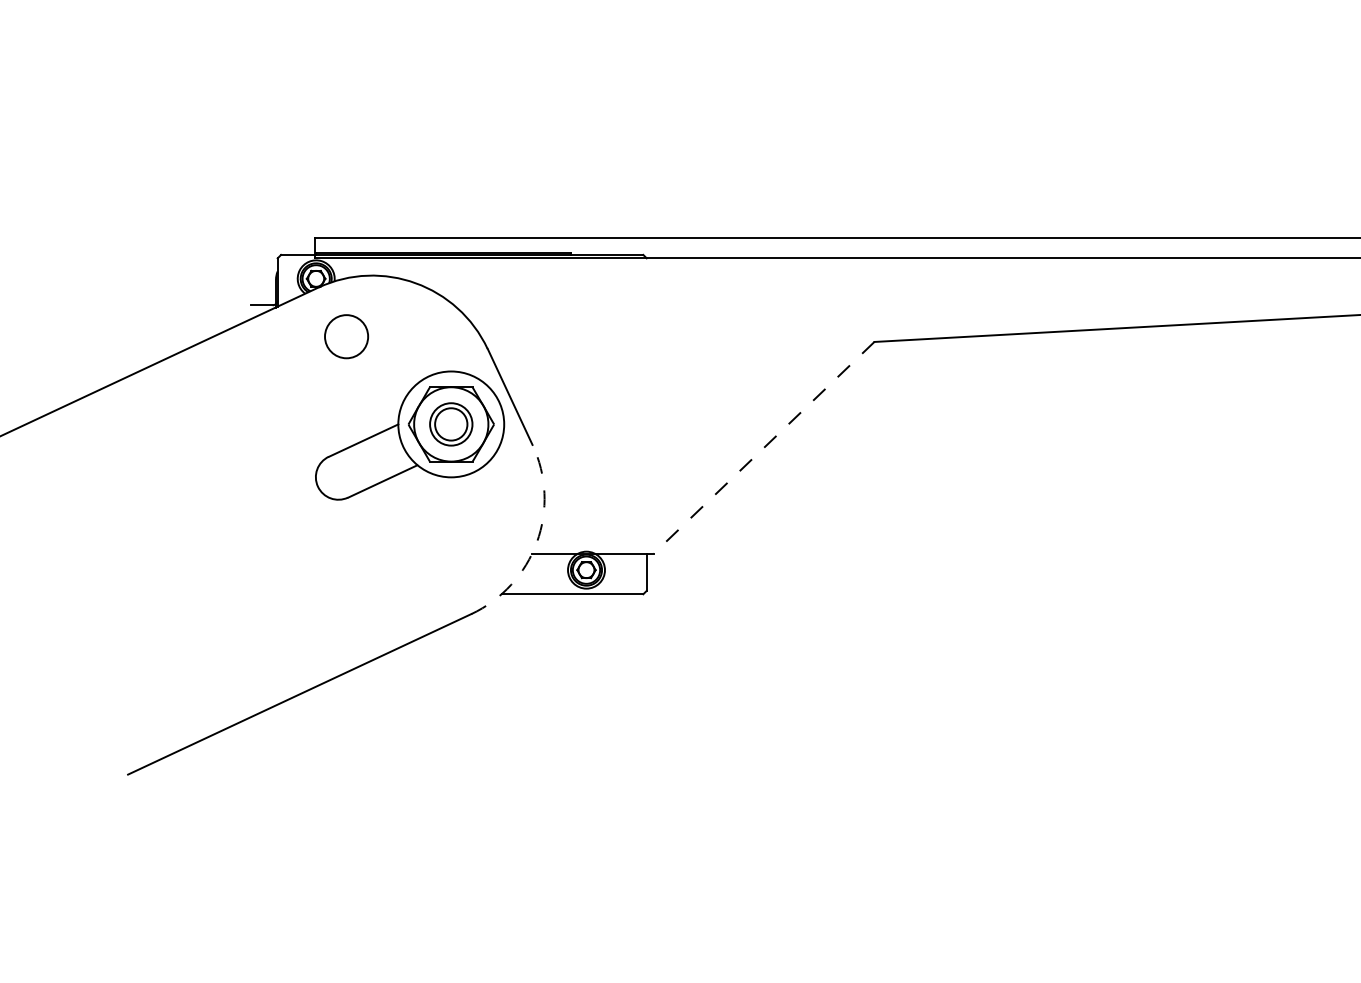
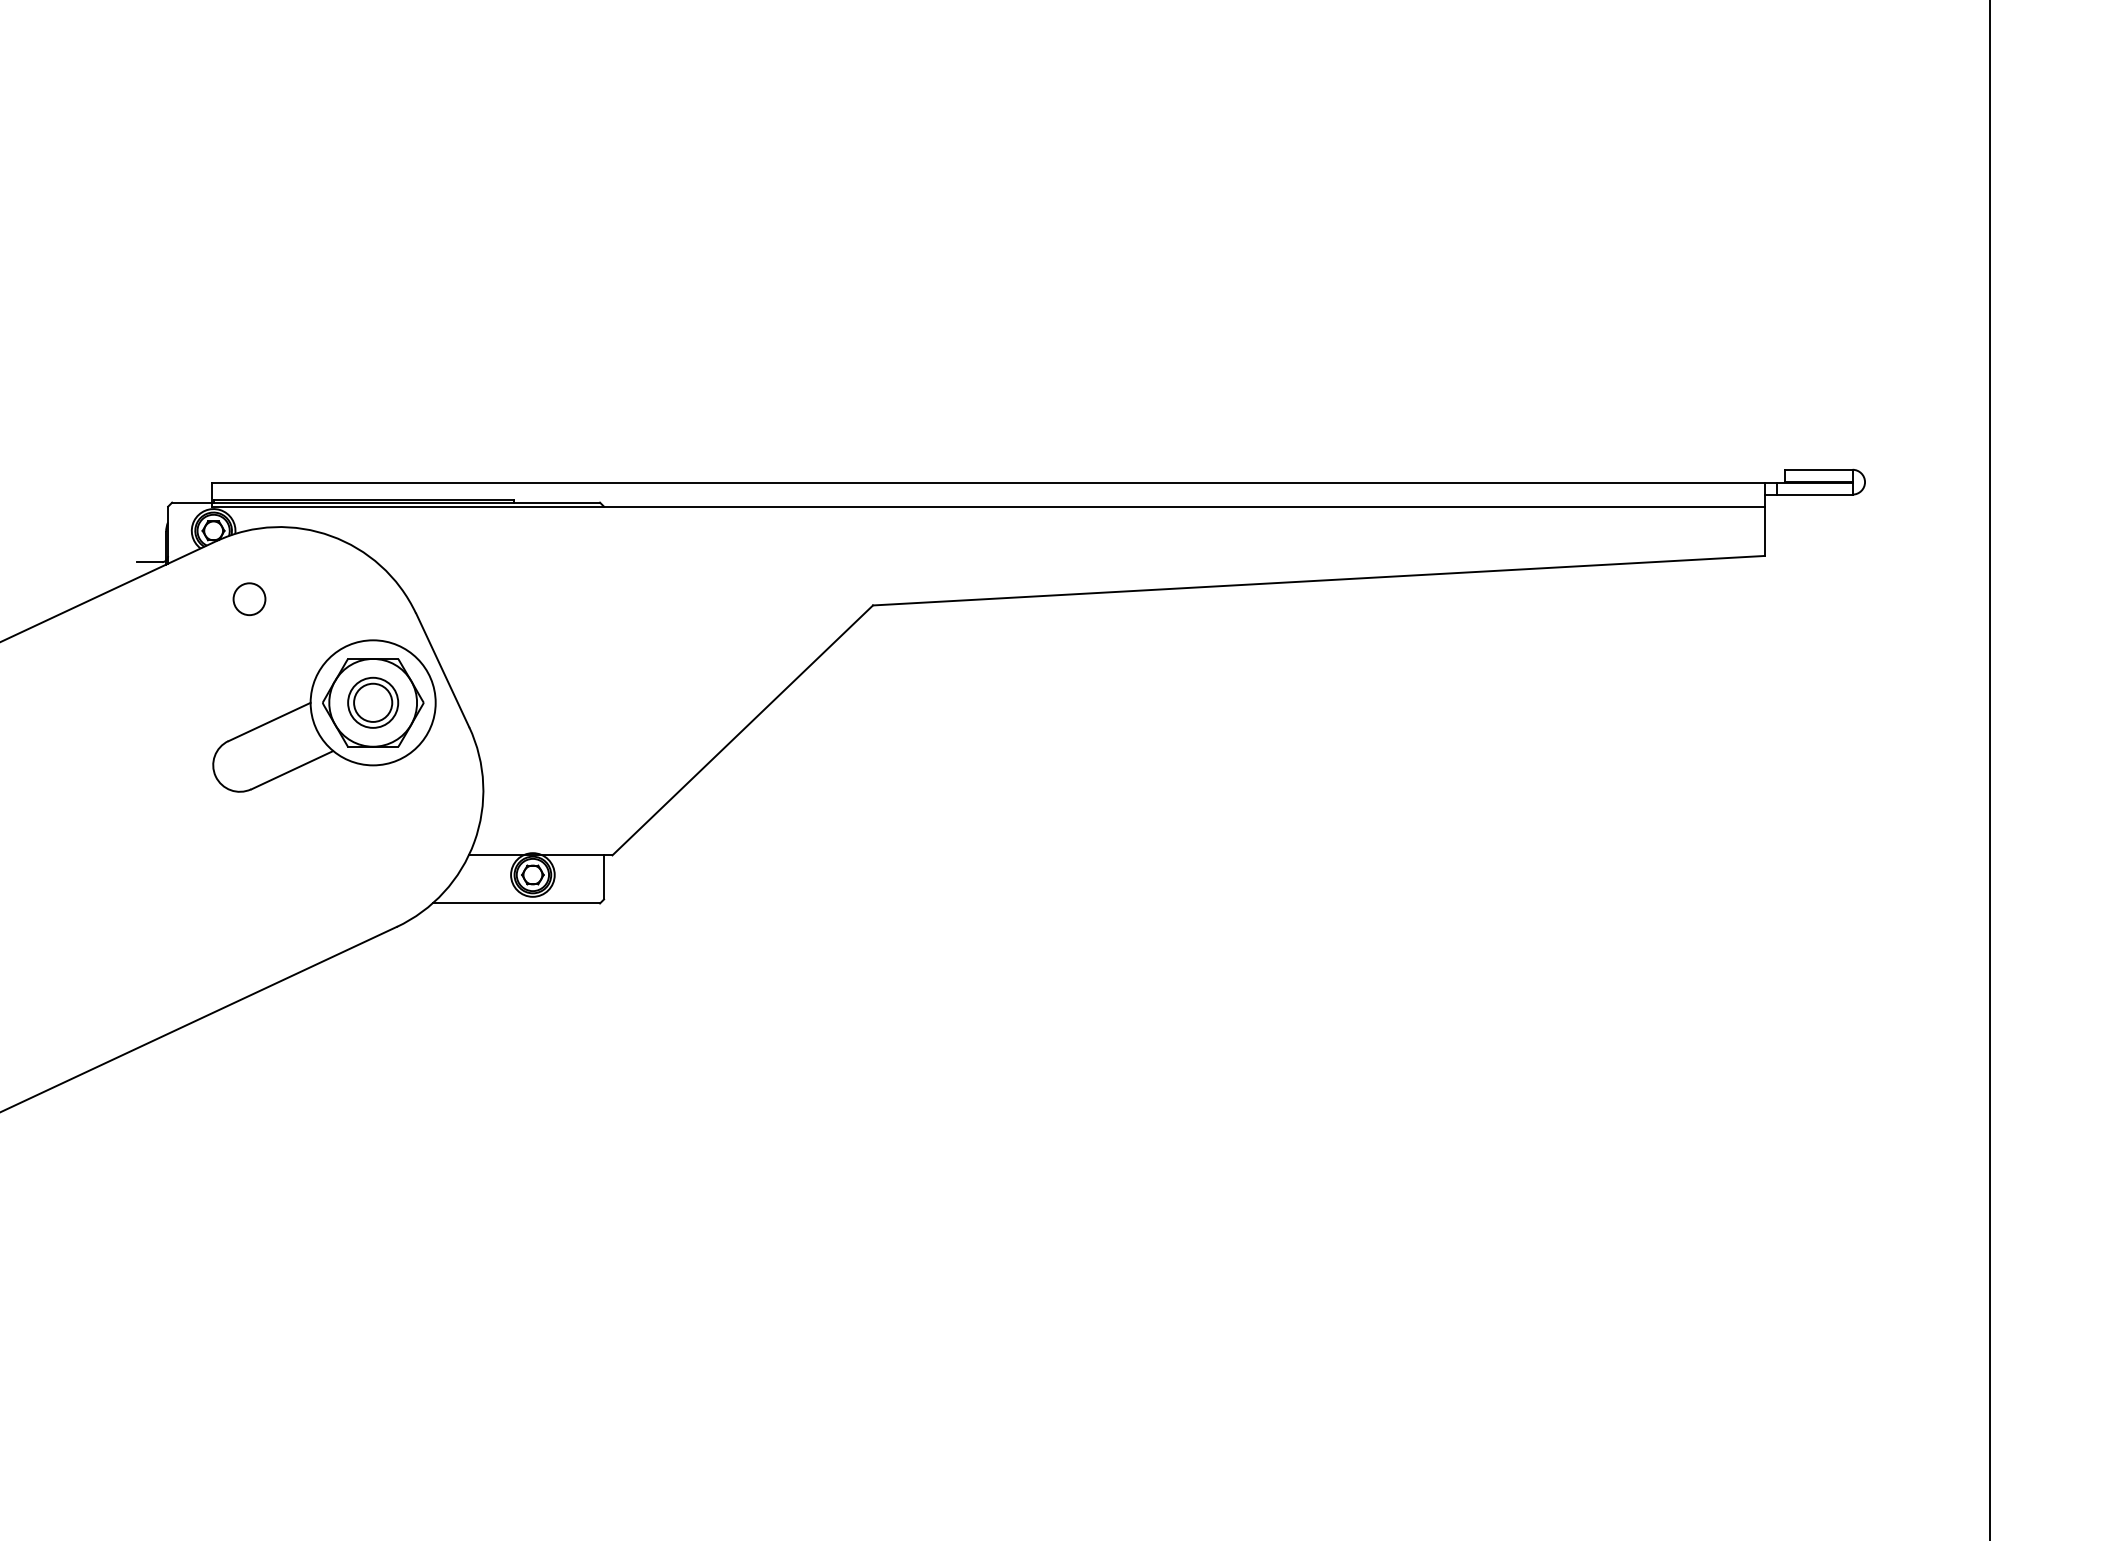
circle: (346, 336) -> (249, 599), size x0.62
line: (763, 447) -> (742, 730), dashed -> solid
arc: (537, 542) -> (474, 842), dashed -> solid

